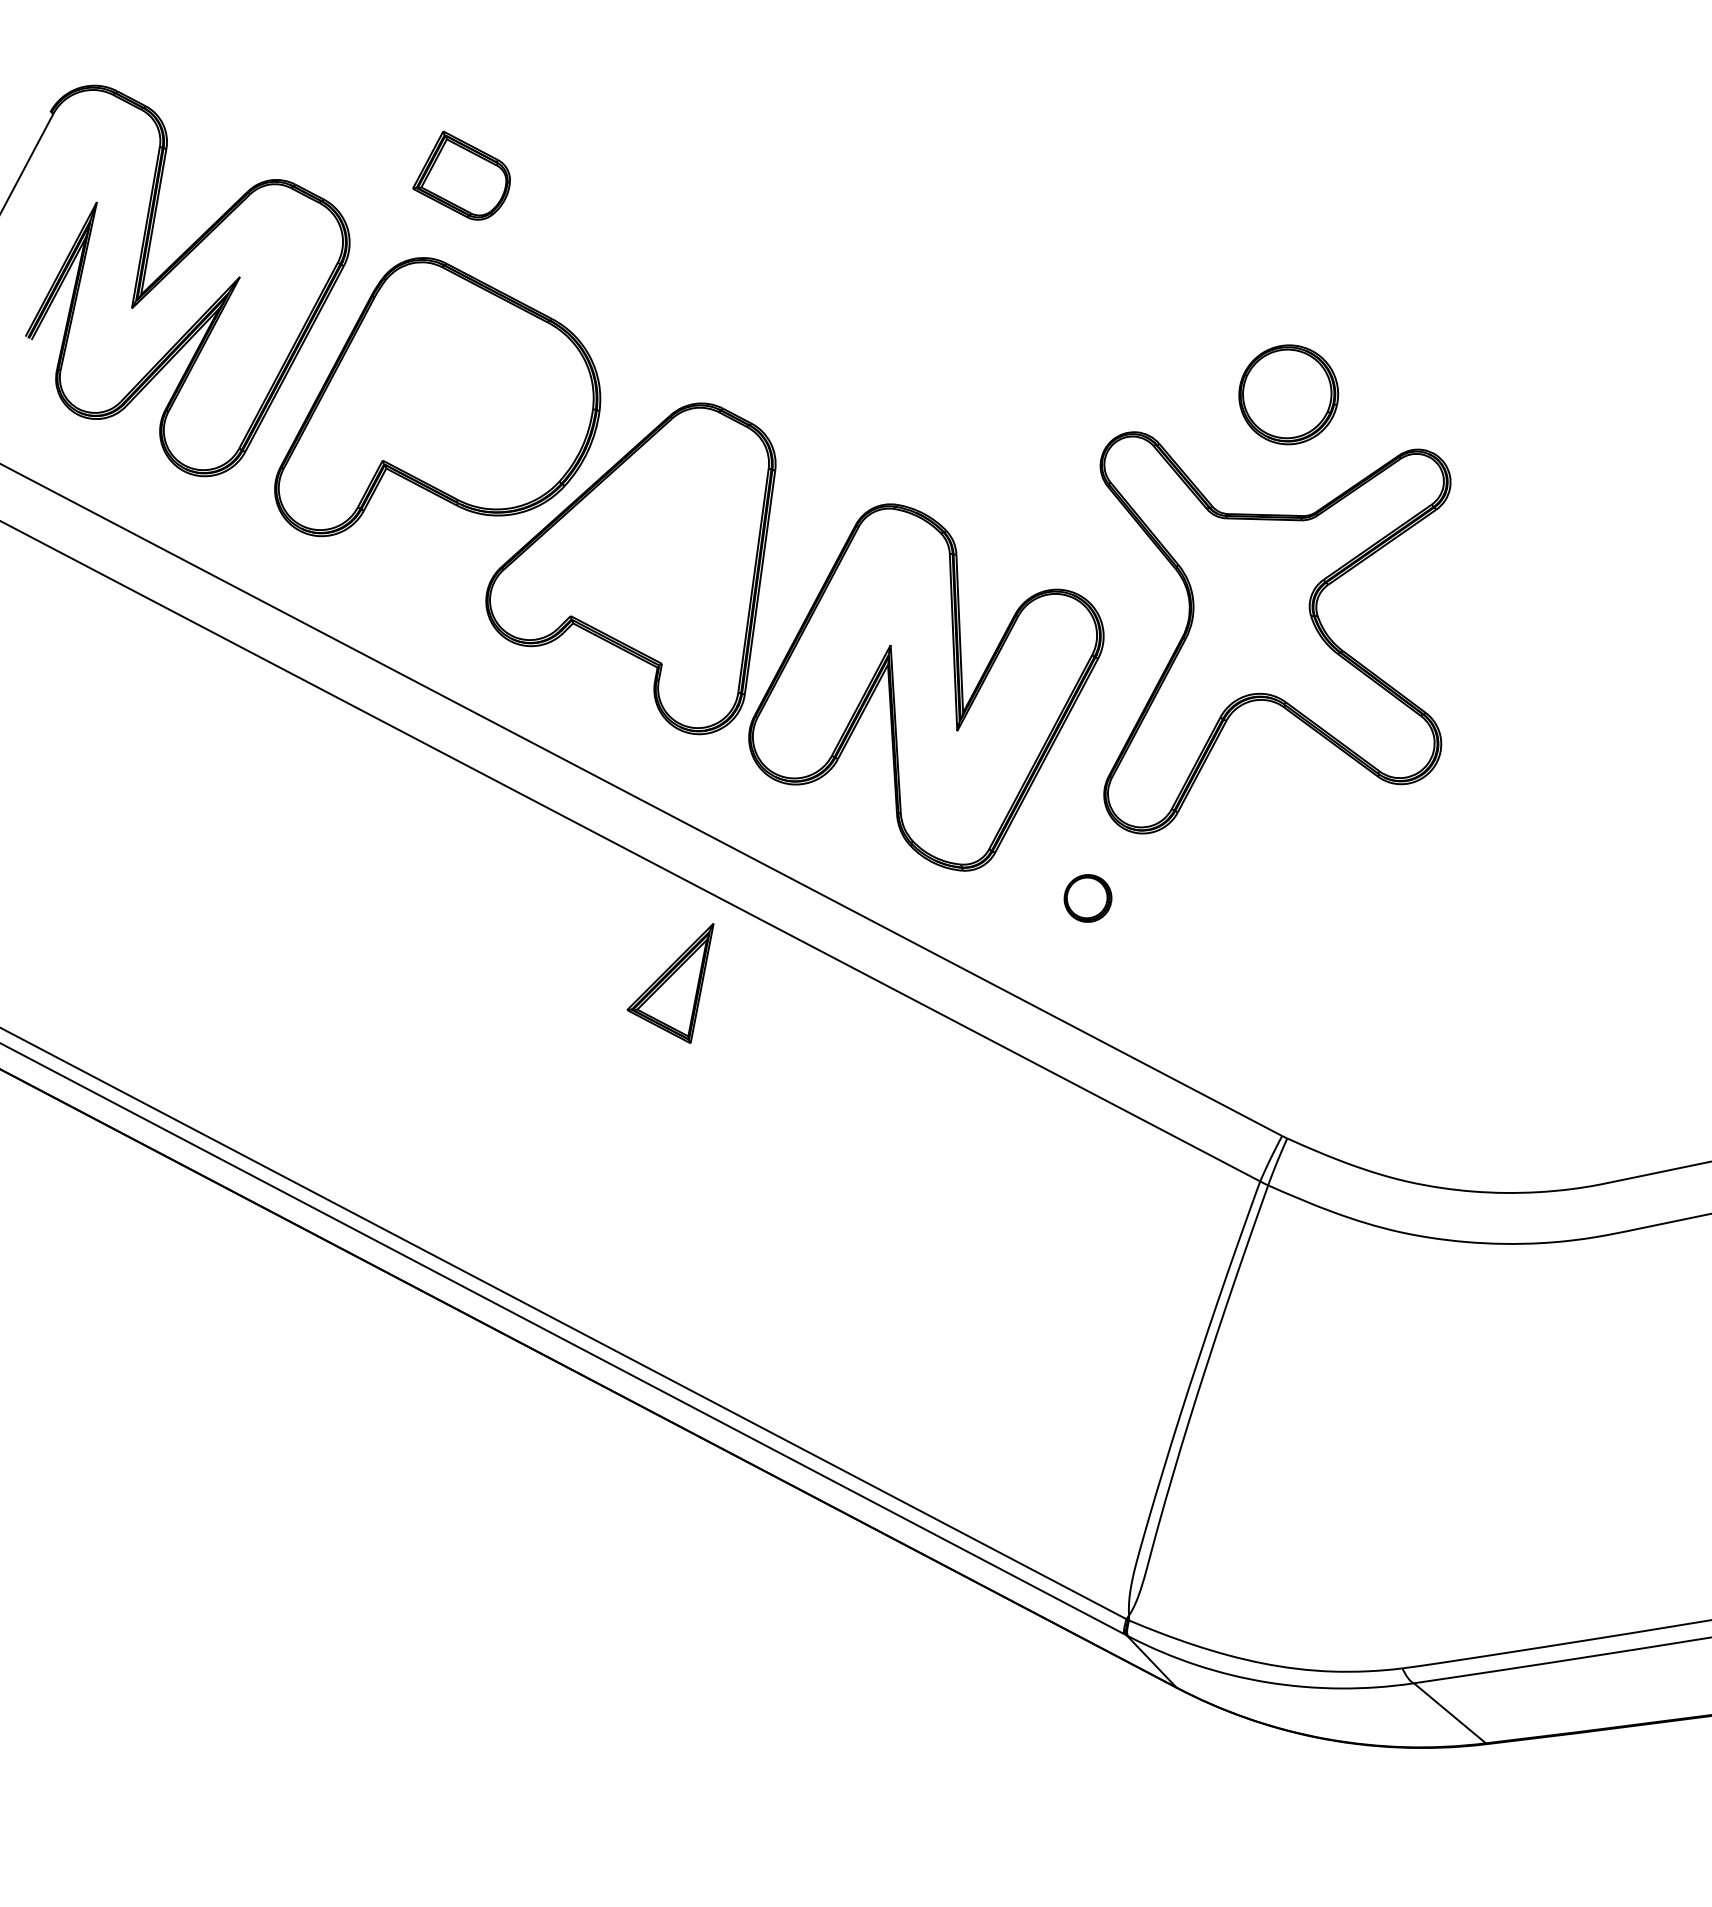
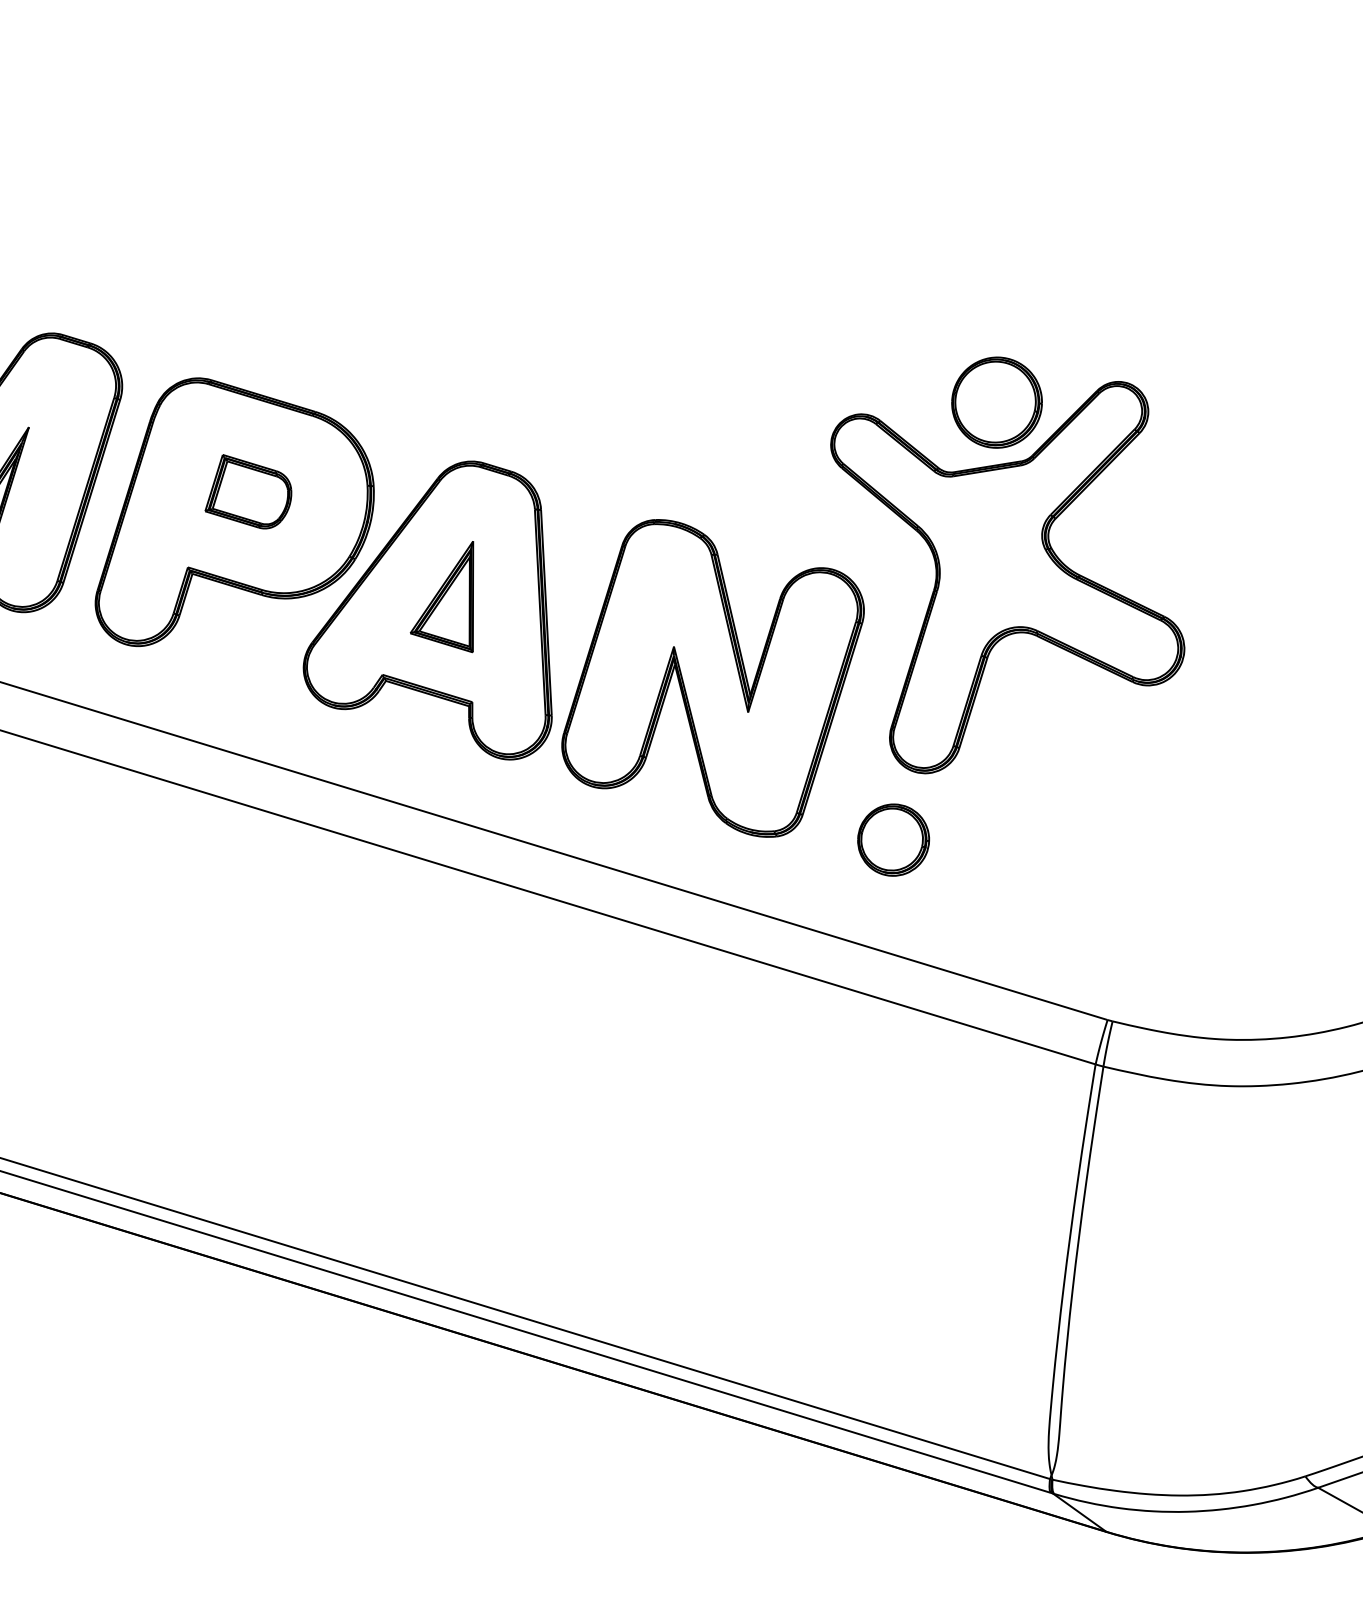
part: (461, 175) -> (246, 491), moved
part: (1288, 394) -> (996, 402), moved
part: (1087, 898) -> (893, 840), size x1.67
part: (670, 983) -> (444, 602), moved

